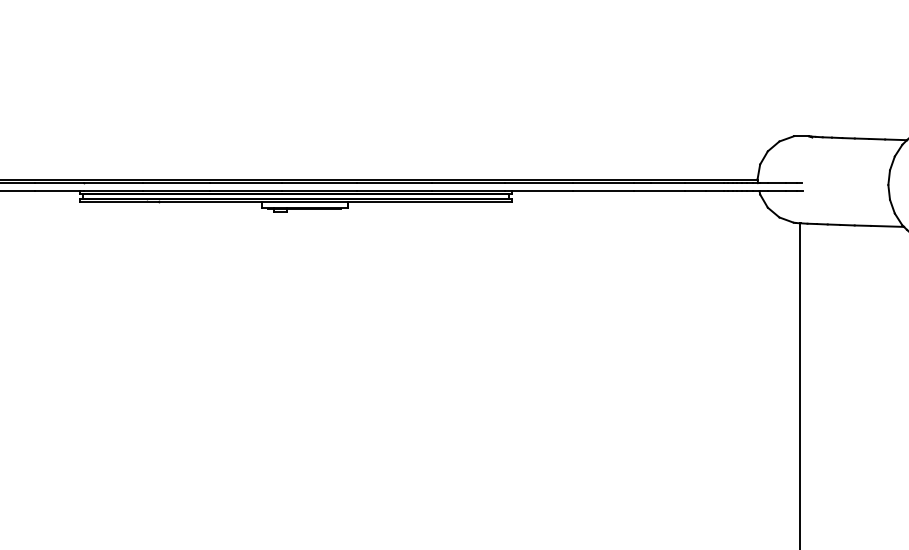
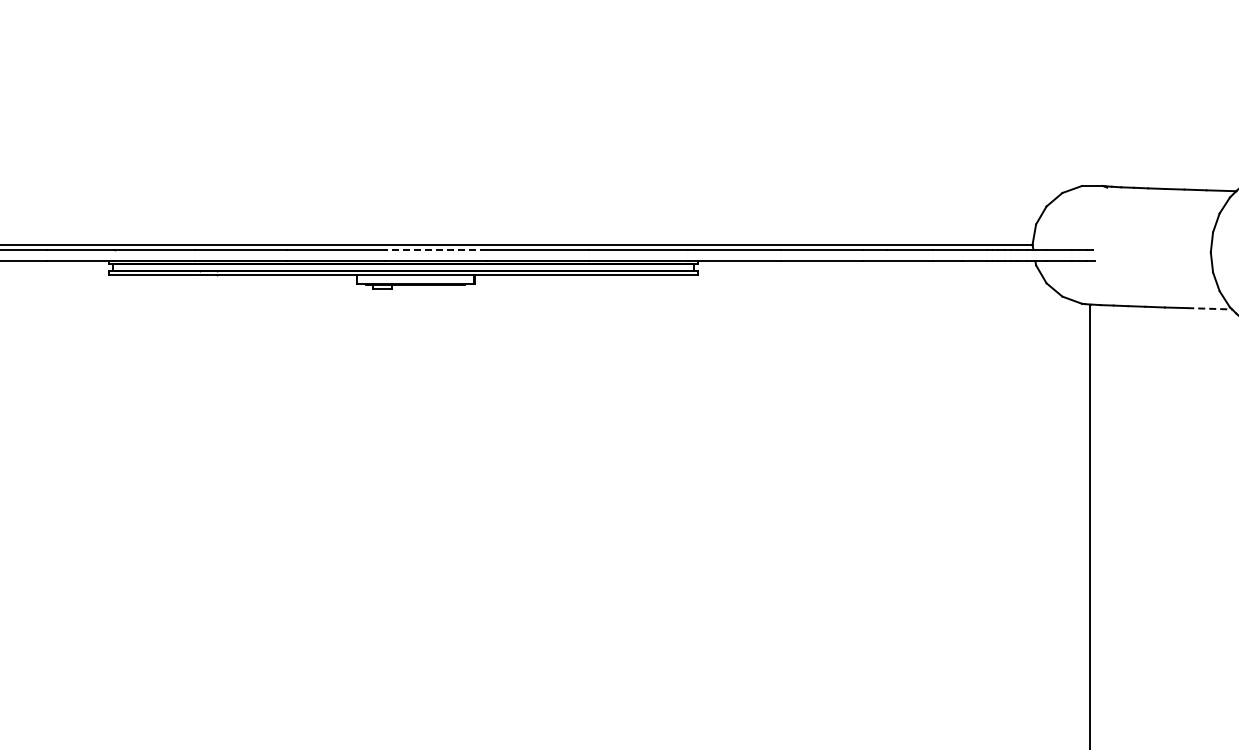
line: (319, 182) -> (435, 249), solid -> dashed
line: (887, 226) -> (1209, 308), solid -> dashed

